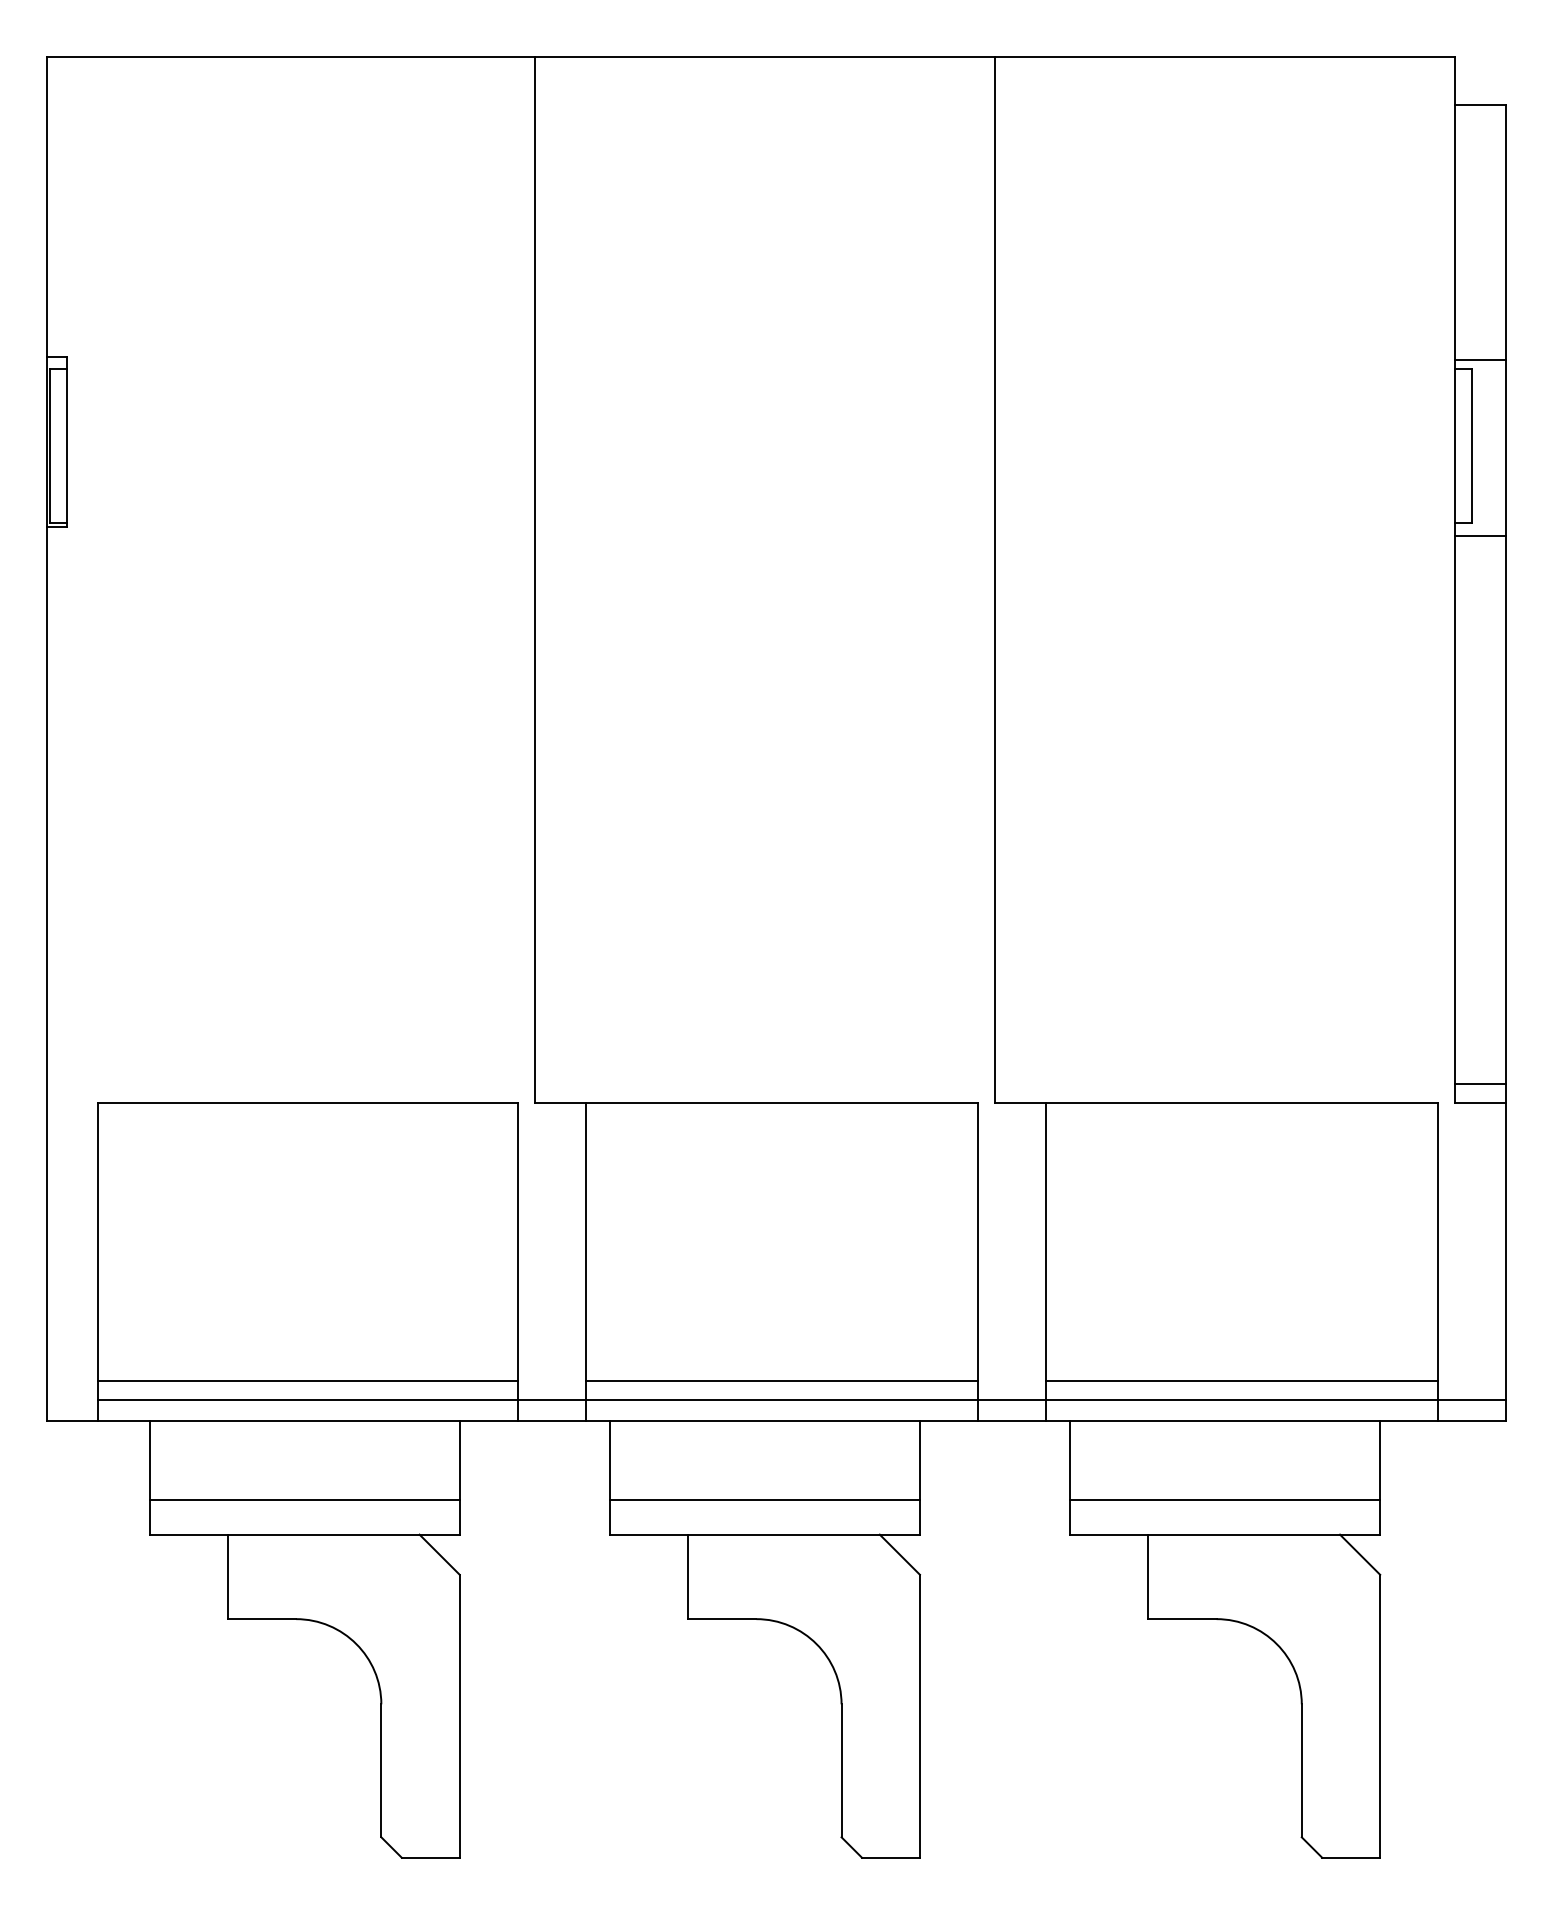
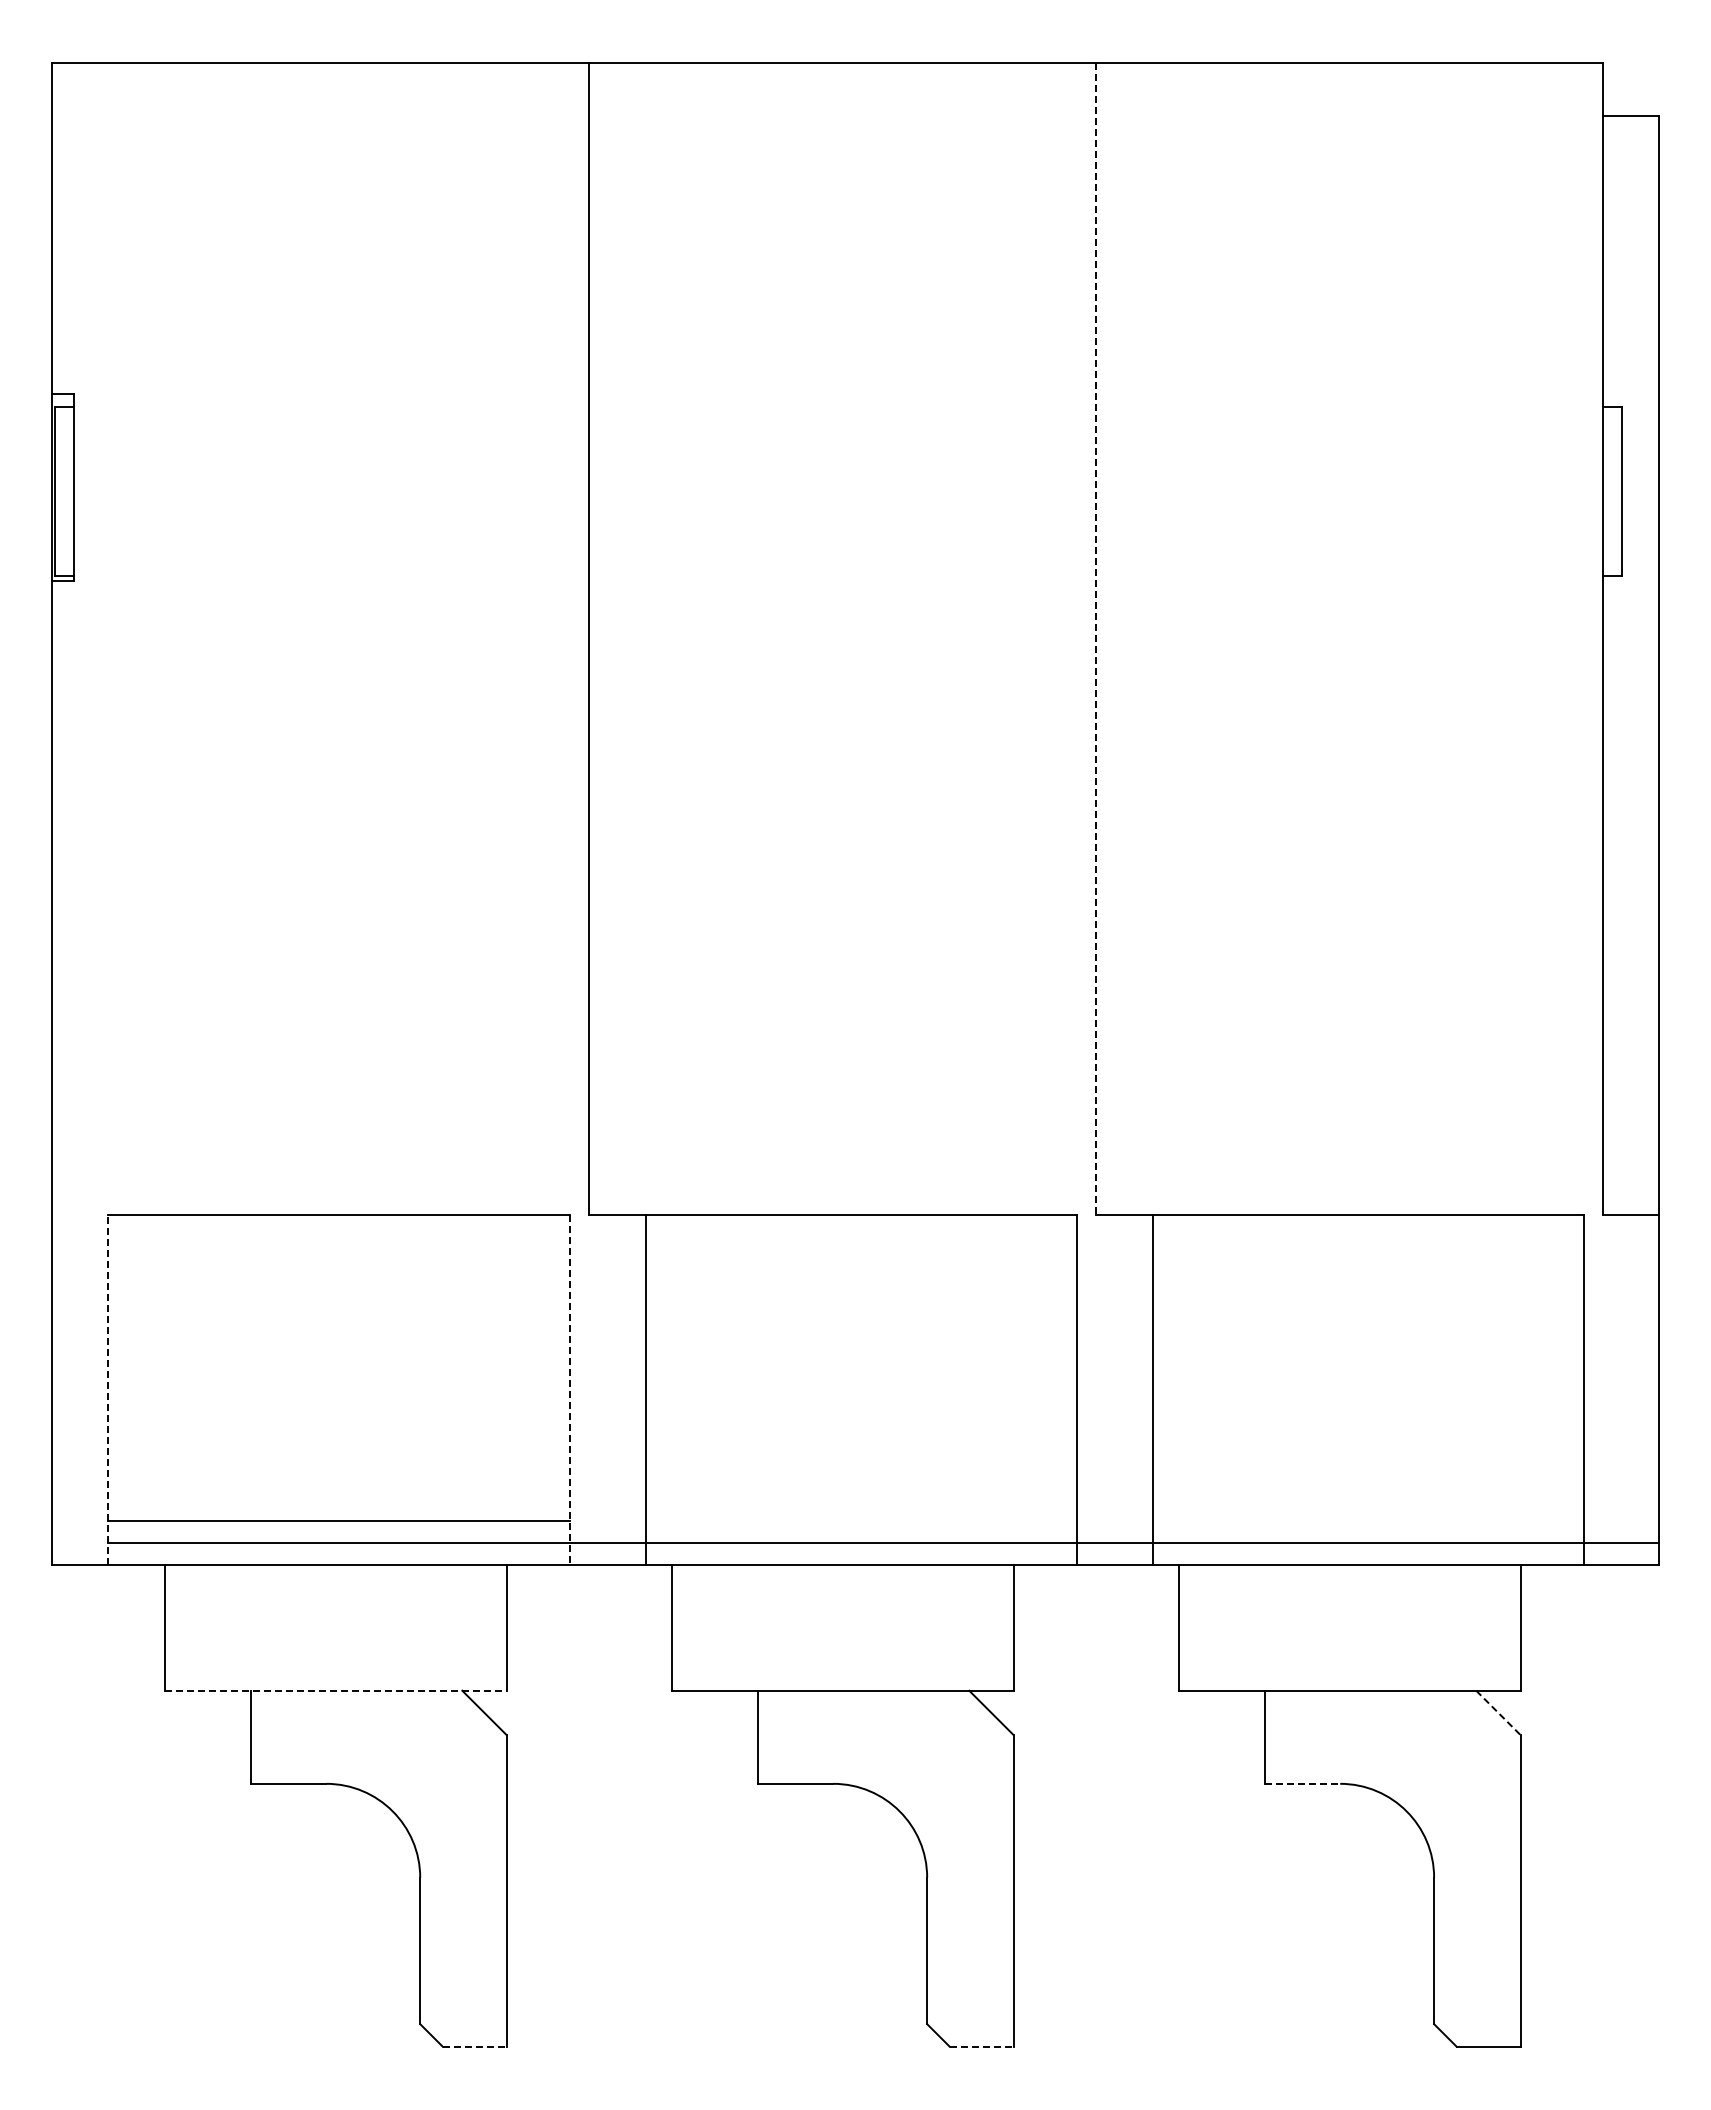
line: (1480, 360) -> (1631, 397), removed
line: (1480, 535) -> (1631, 590), removed
line: (995, 580) -> (1096, 639), solid -> dashed
line: (1480, 1084) -> (1631, 1194), removed
line: (97, 1262) -> (107, 1390), solid -> dashed
line: (517, 1262) -> (570, 1390), solid -> dashed
line: (781, 1380) -> (861, 1521), removed
line: (1242, 1380) -> (1368, 1521), removed
line: (304, 1500) -> (335, 1653), removed
line: (764, 1500) -> (842, 1653), removed
line: (1224, 1500) -> (1349, 1653), removed
line: (304, 1534) -> (335, 1690), solid -> dashed
line: (1360, 1555) -> (1498, 1713), solid -> dashed
line: (1182, 1618) -> (1302, 1783), solid -> dashed
line: (430, 1857) -> (474, 2046), solid -> dashed
line: (890, 1857) -> (981, 2046), solid -> dashed

